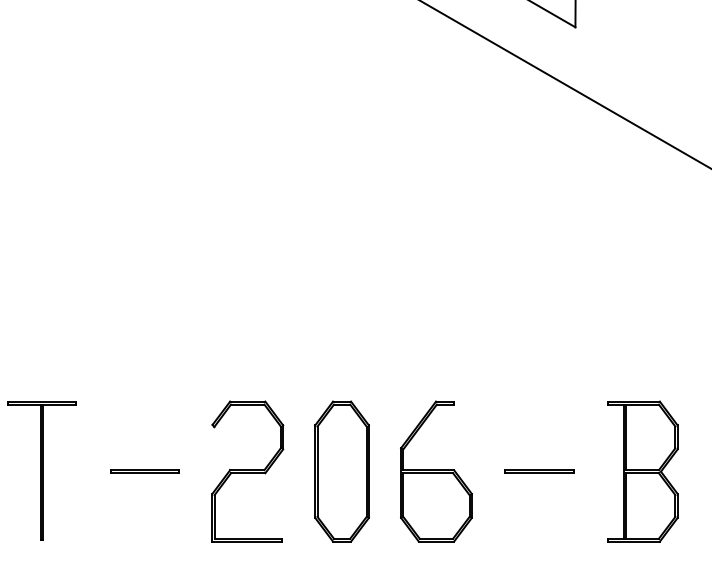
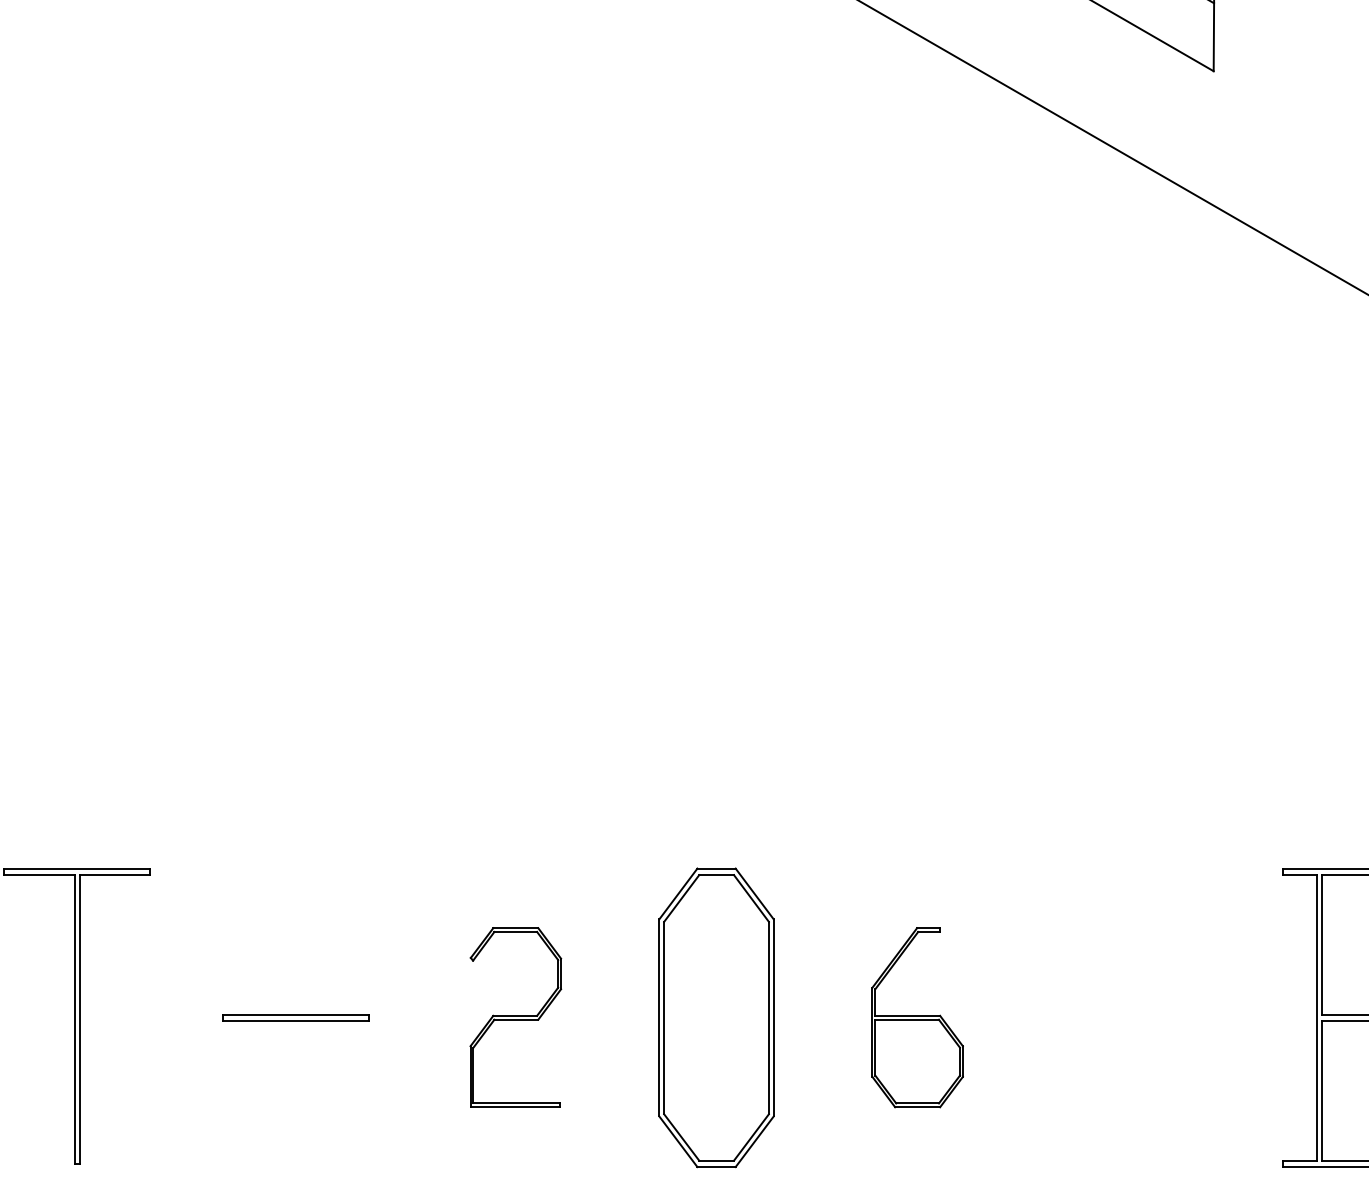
line: (539, 470) -> (1137, 1015), removed
part: (247, 471) -> (515, 1017), size x0.6
part: (436, 471) -> (917, 1017), size x0.6

